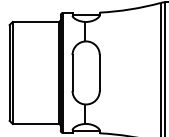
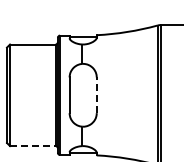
line: (99, 73) -> (96, 95), solid -> dashed
line: (35, 124) -> (32, 146), solid -> dashed

